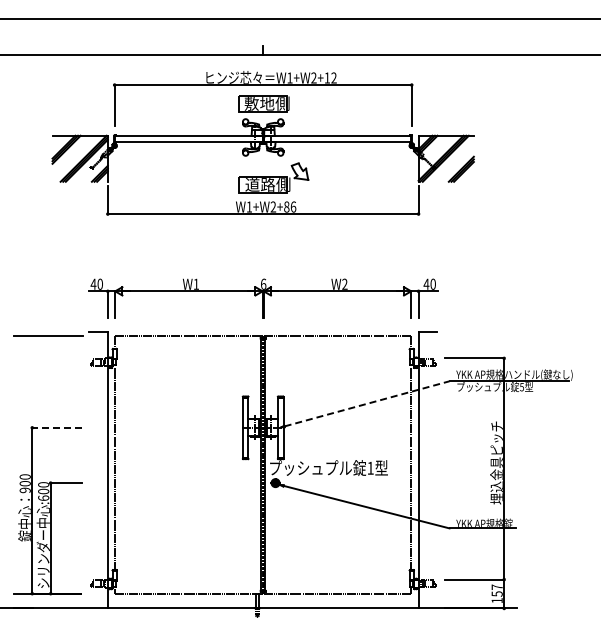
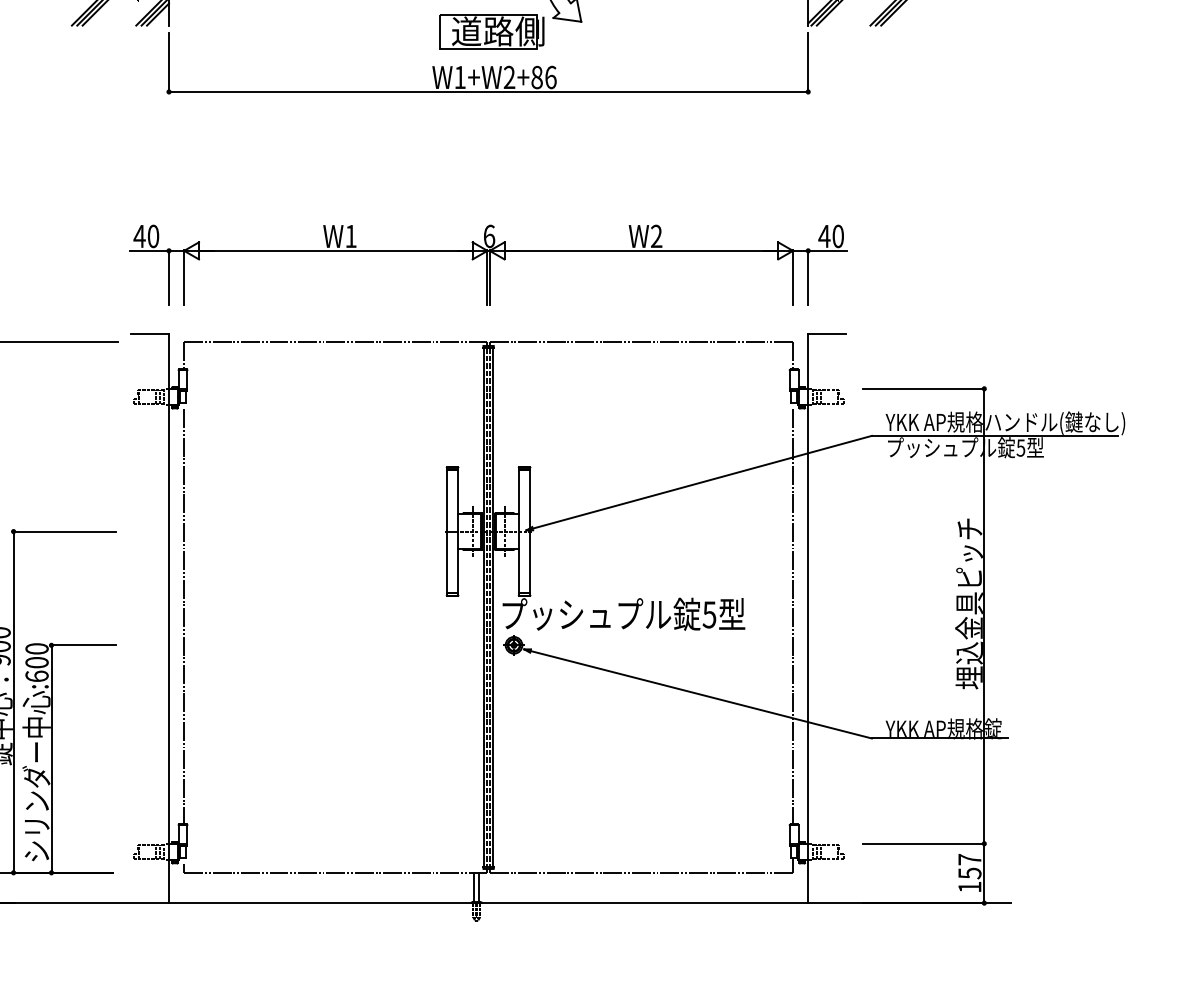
line: (367, 403) -> (703, 481), dashed -> solid
line: (57, 427) -> (65, 530), dashed -> solid
text: (370, 467) -> (709, 613), 1 -> 5

